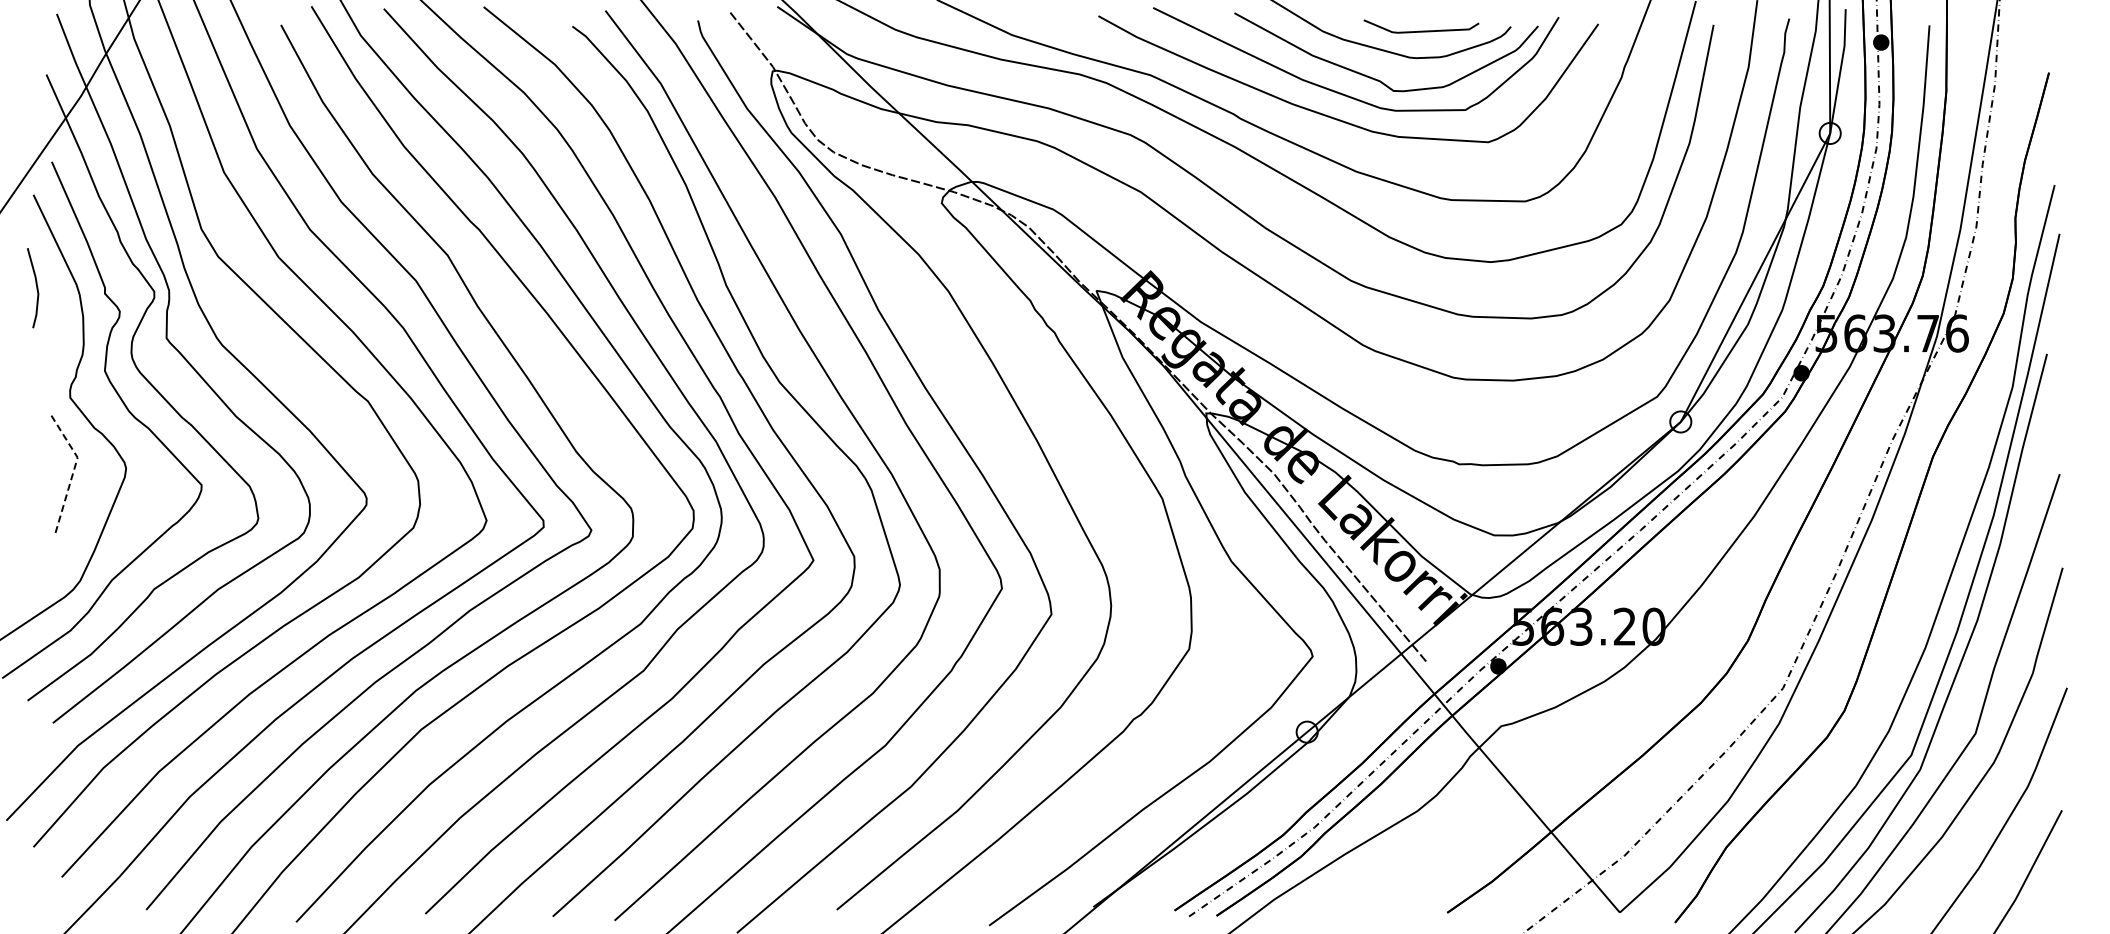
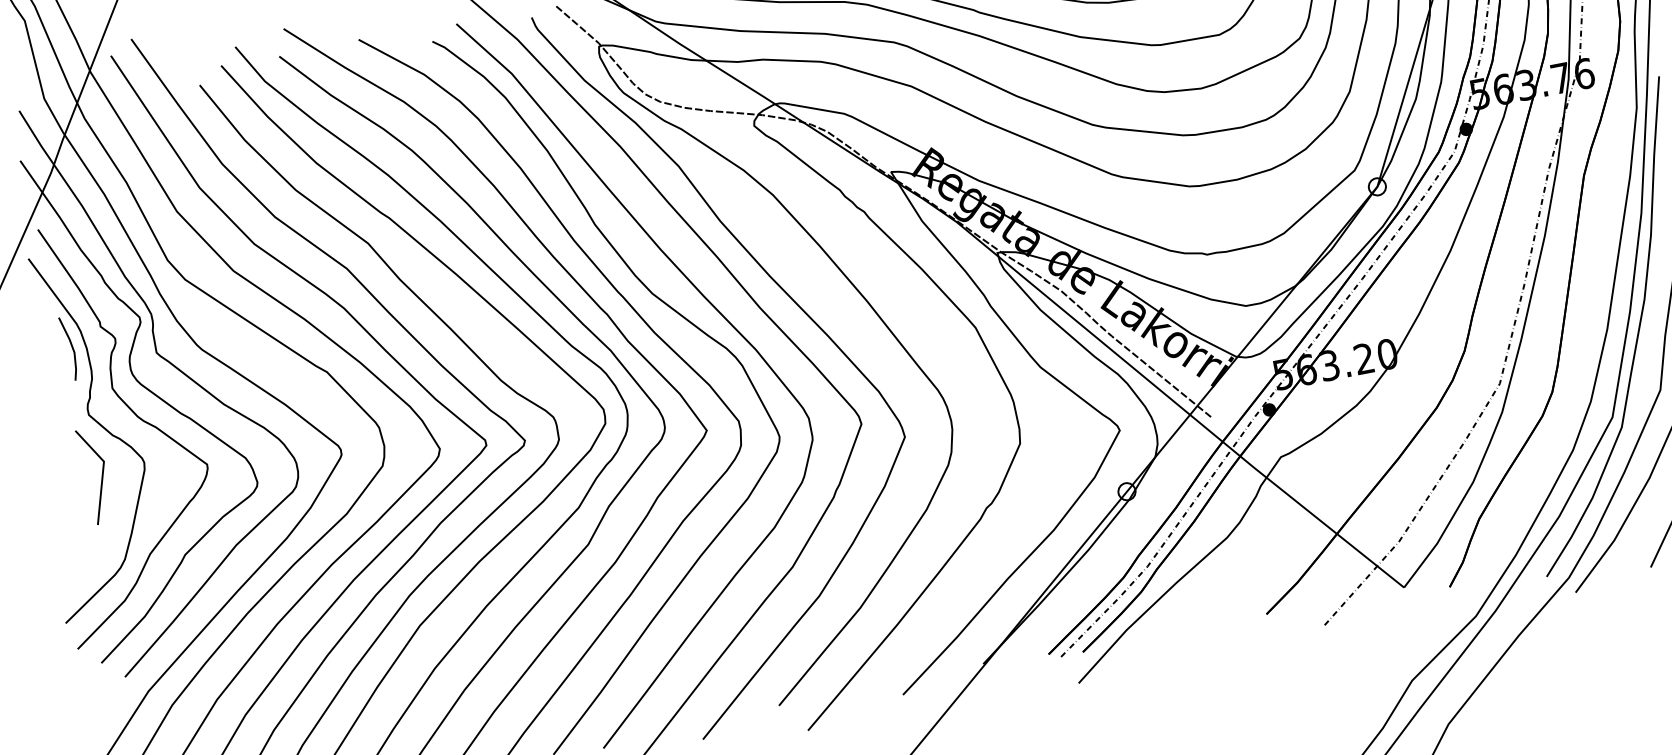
line: (36, 288) -> (72, 348), moved
line: (74, 470) -> (103, 472), dashed -> solid

